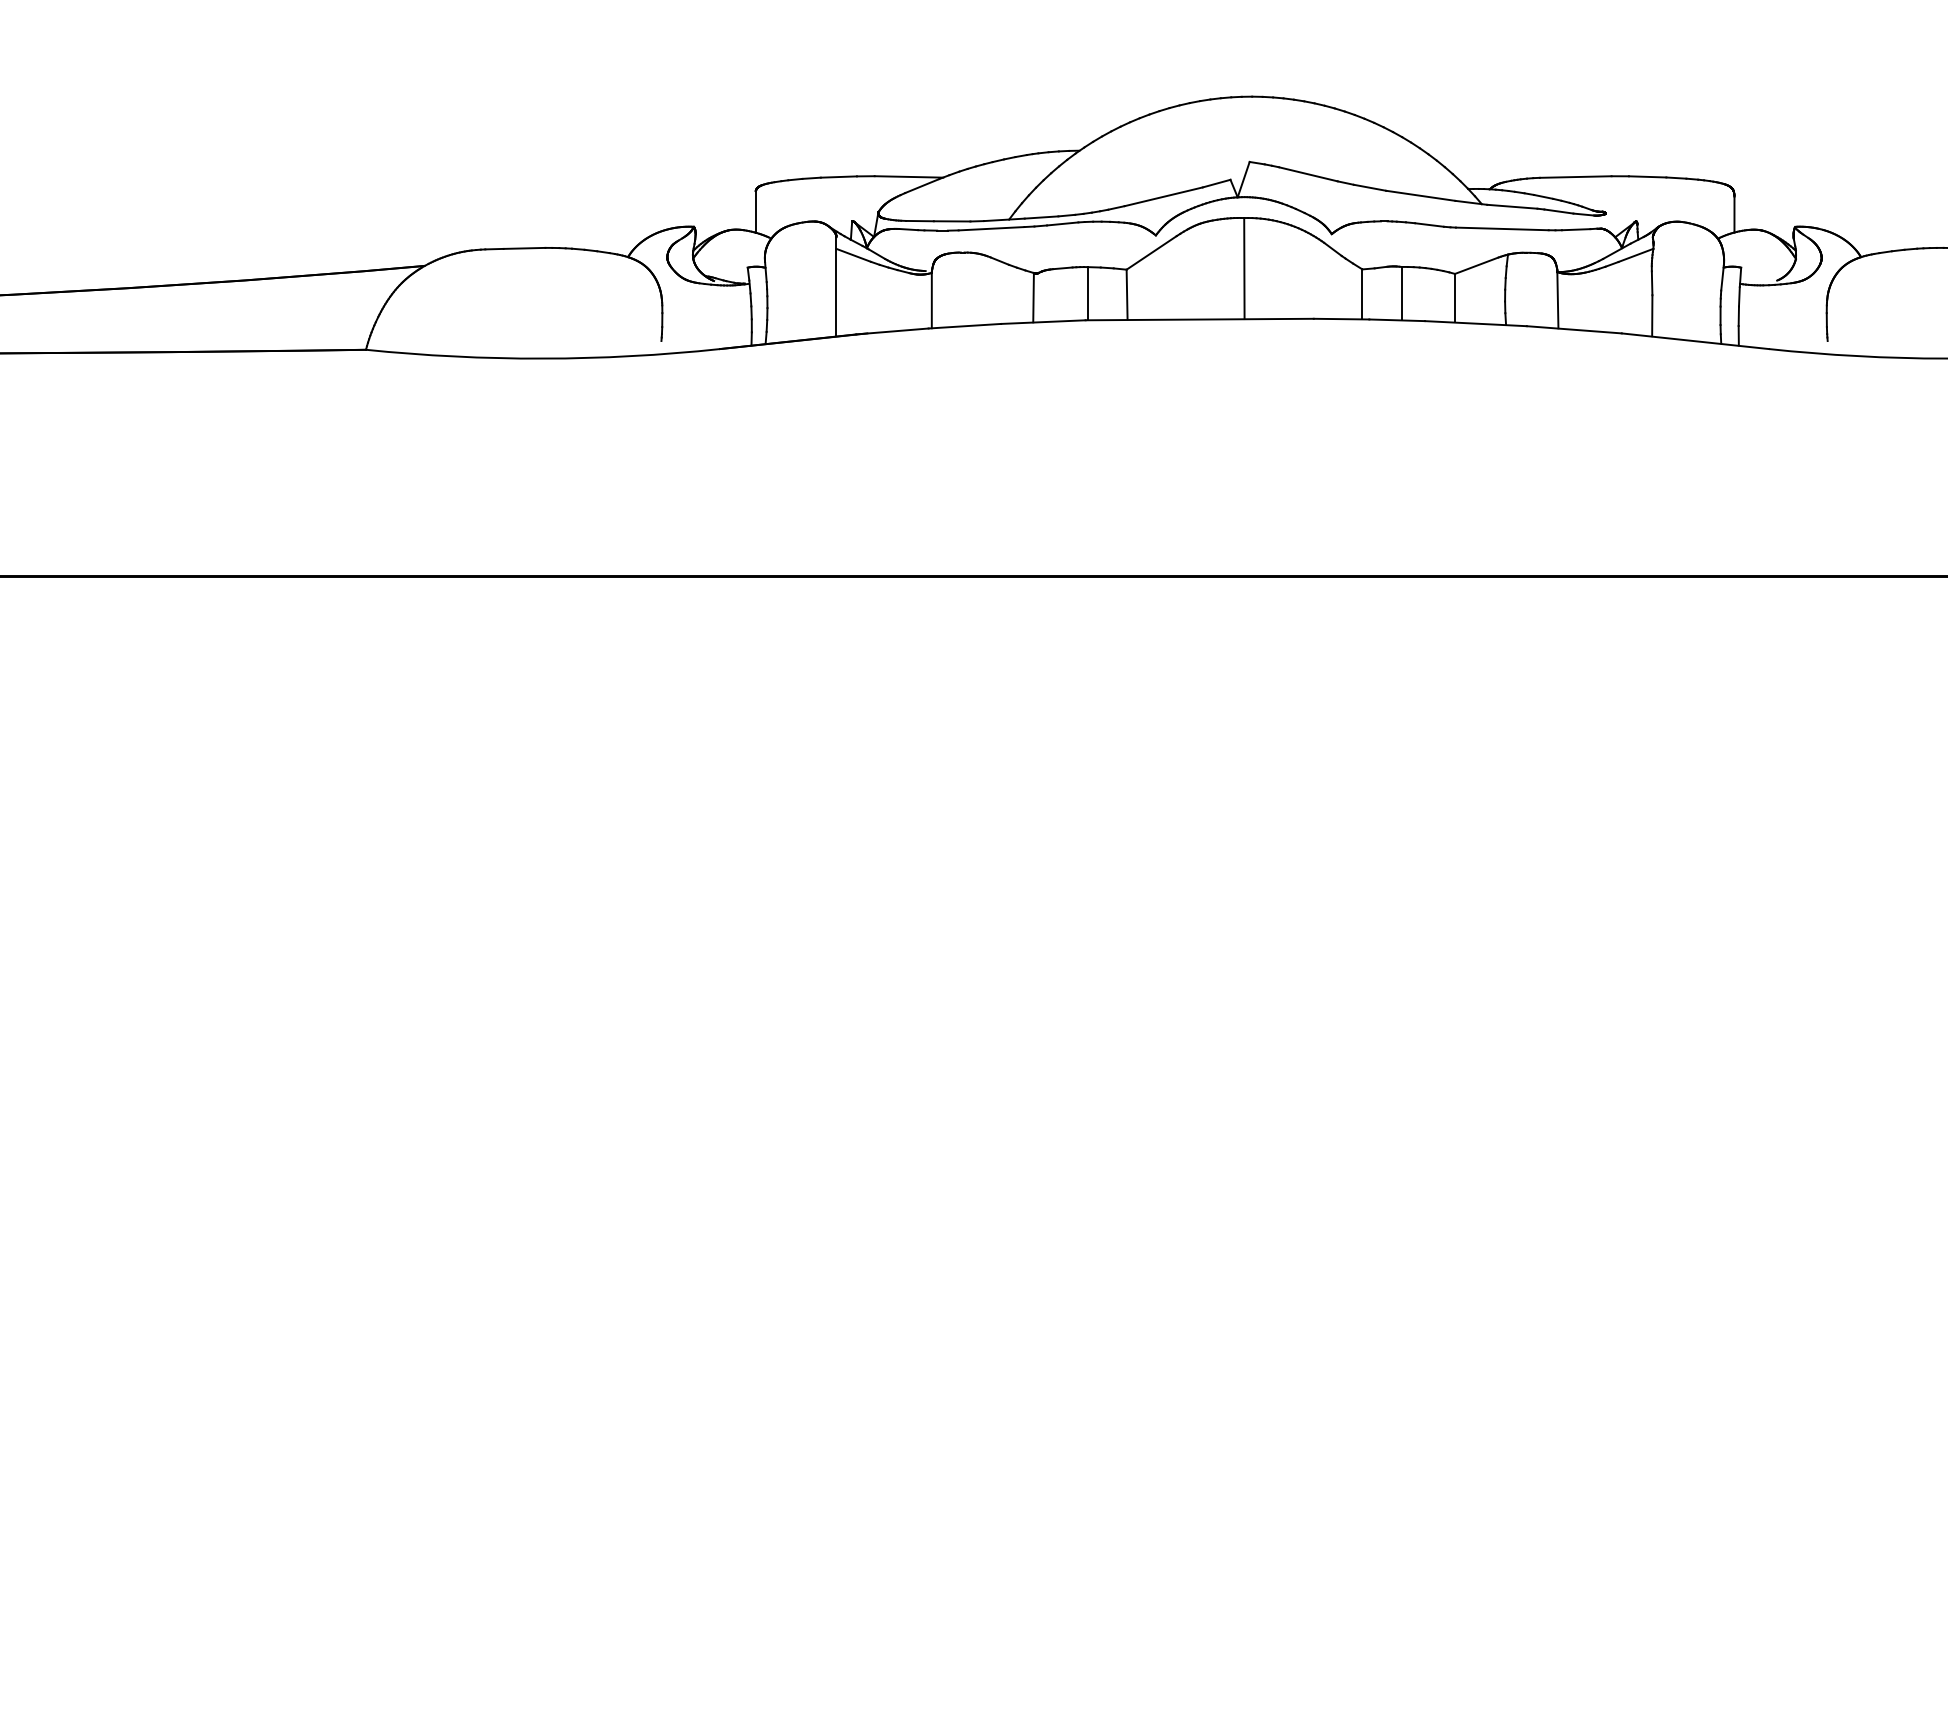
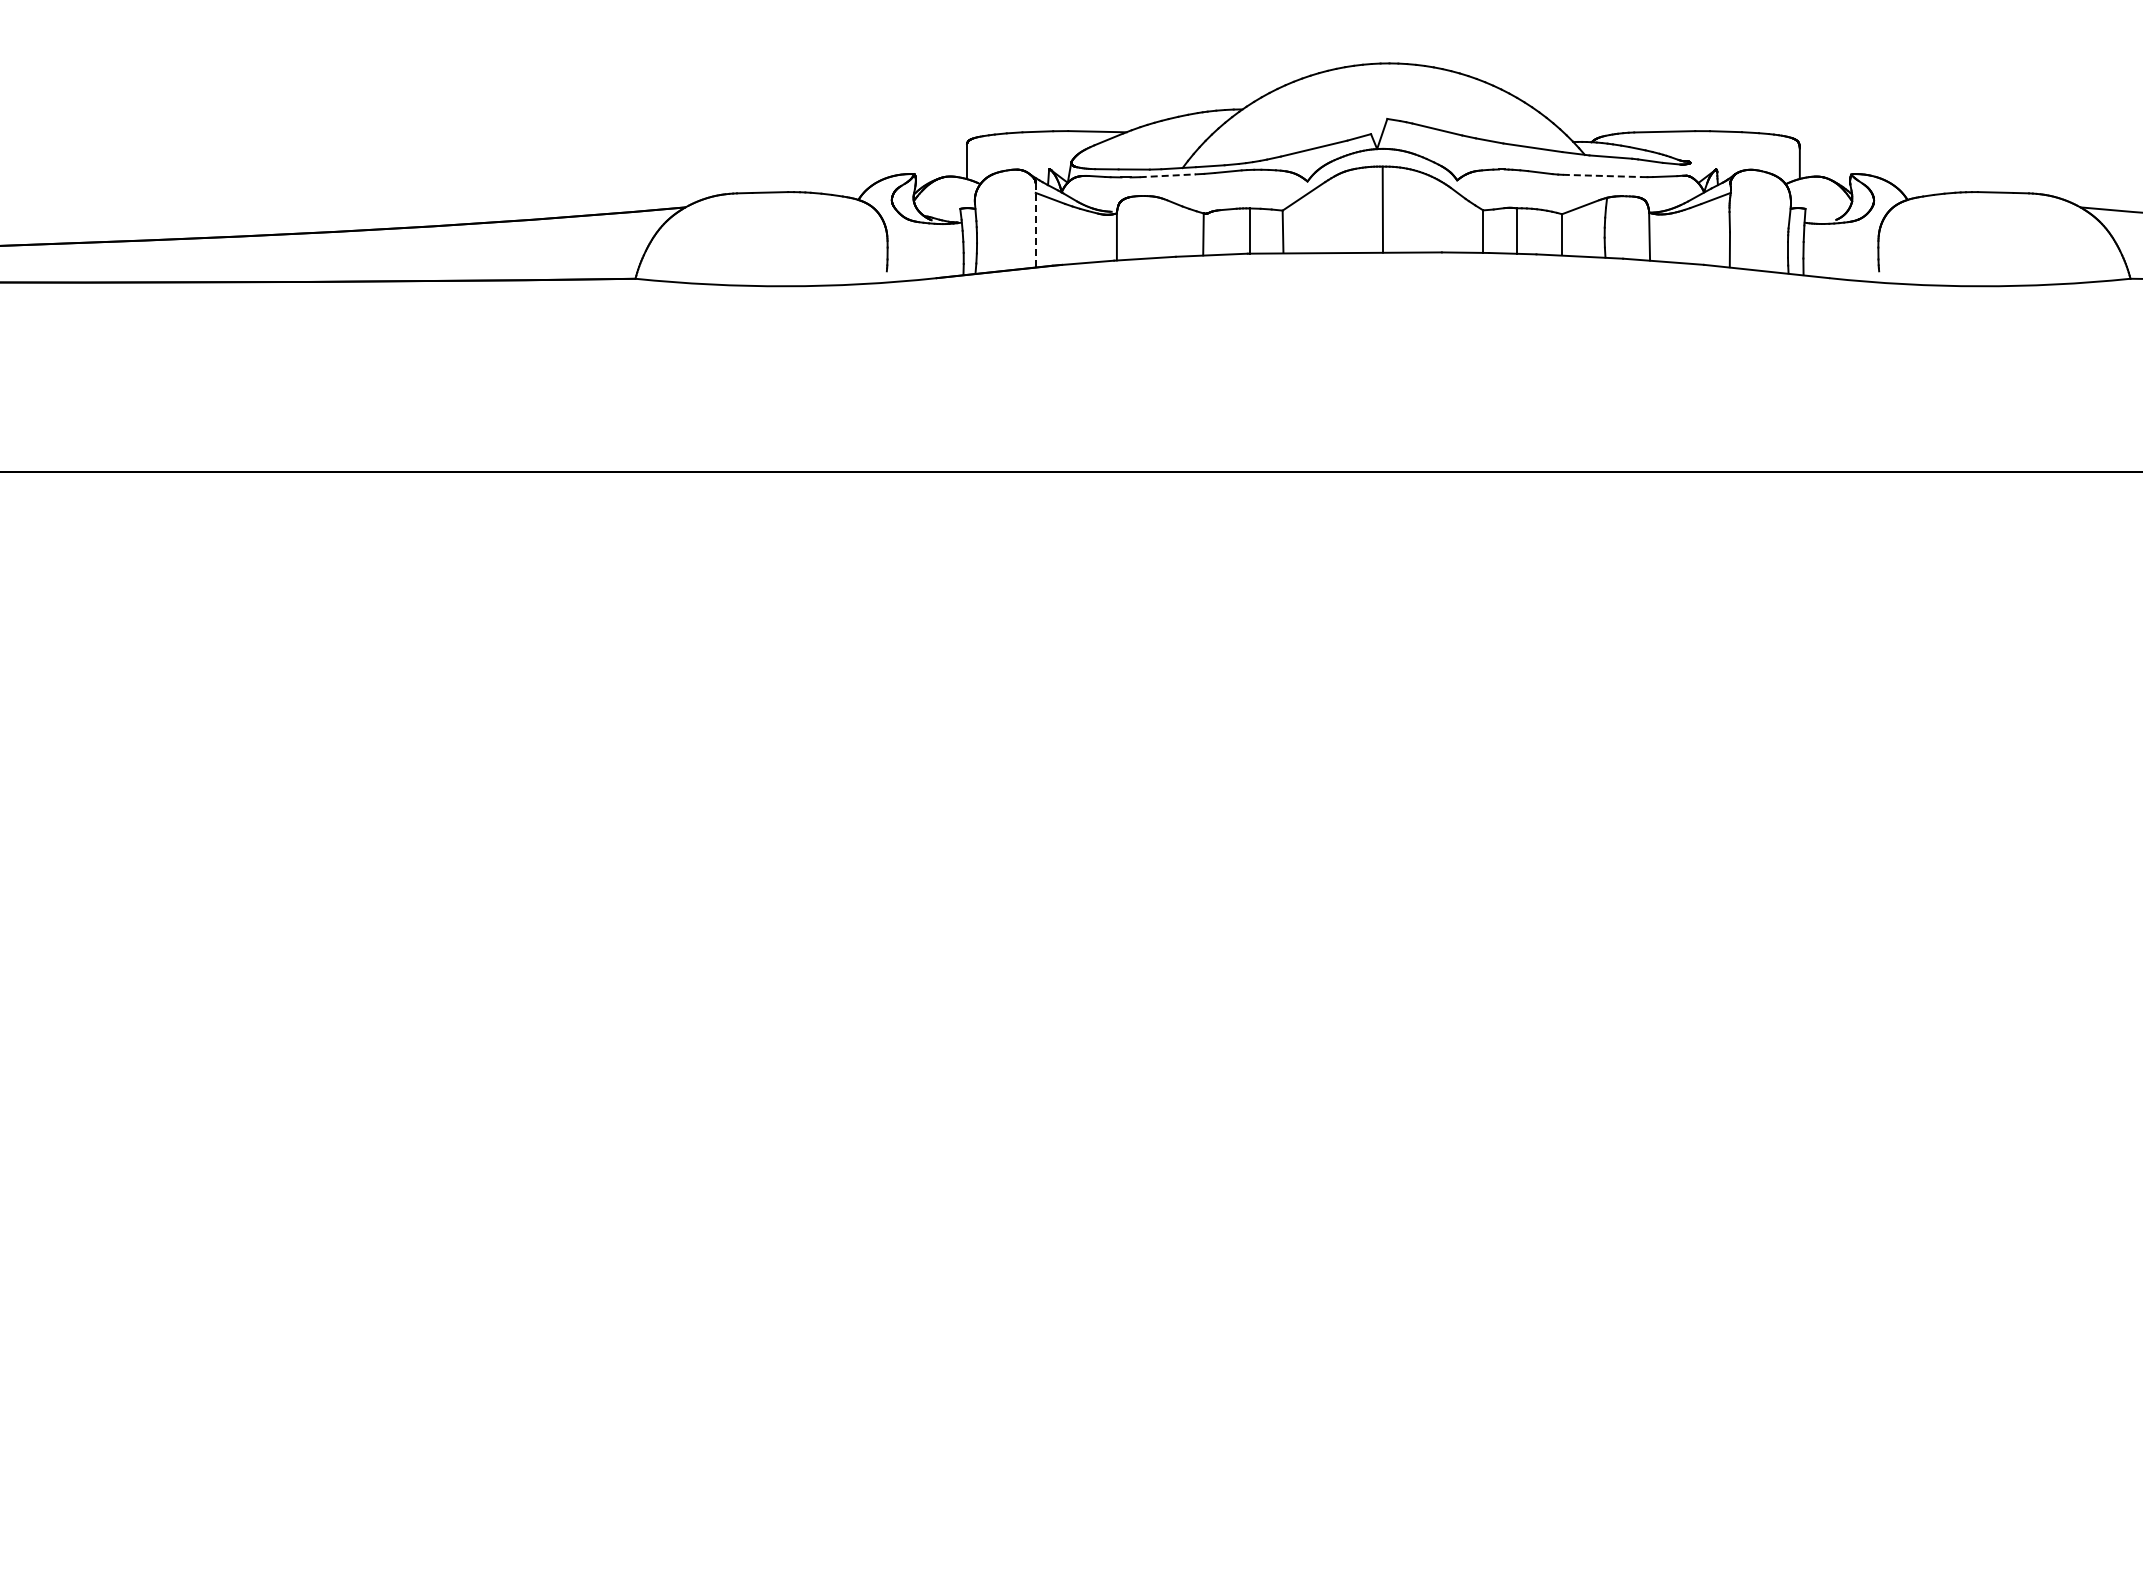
line: (992, 228) -> (1168, 175), solid -> dashed
line: (1502, 228) -> (1602, 175), solid -> dashed
line: (836, 287) -> (1035, 225), solid -> dashed

